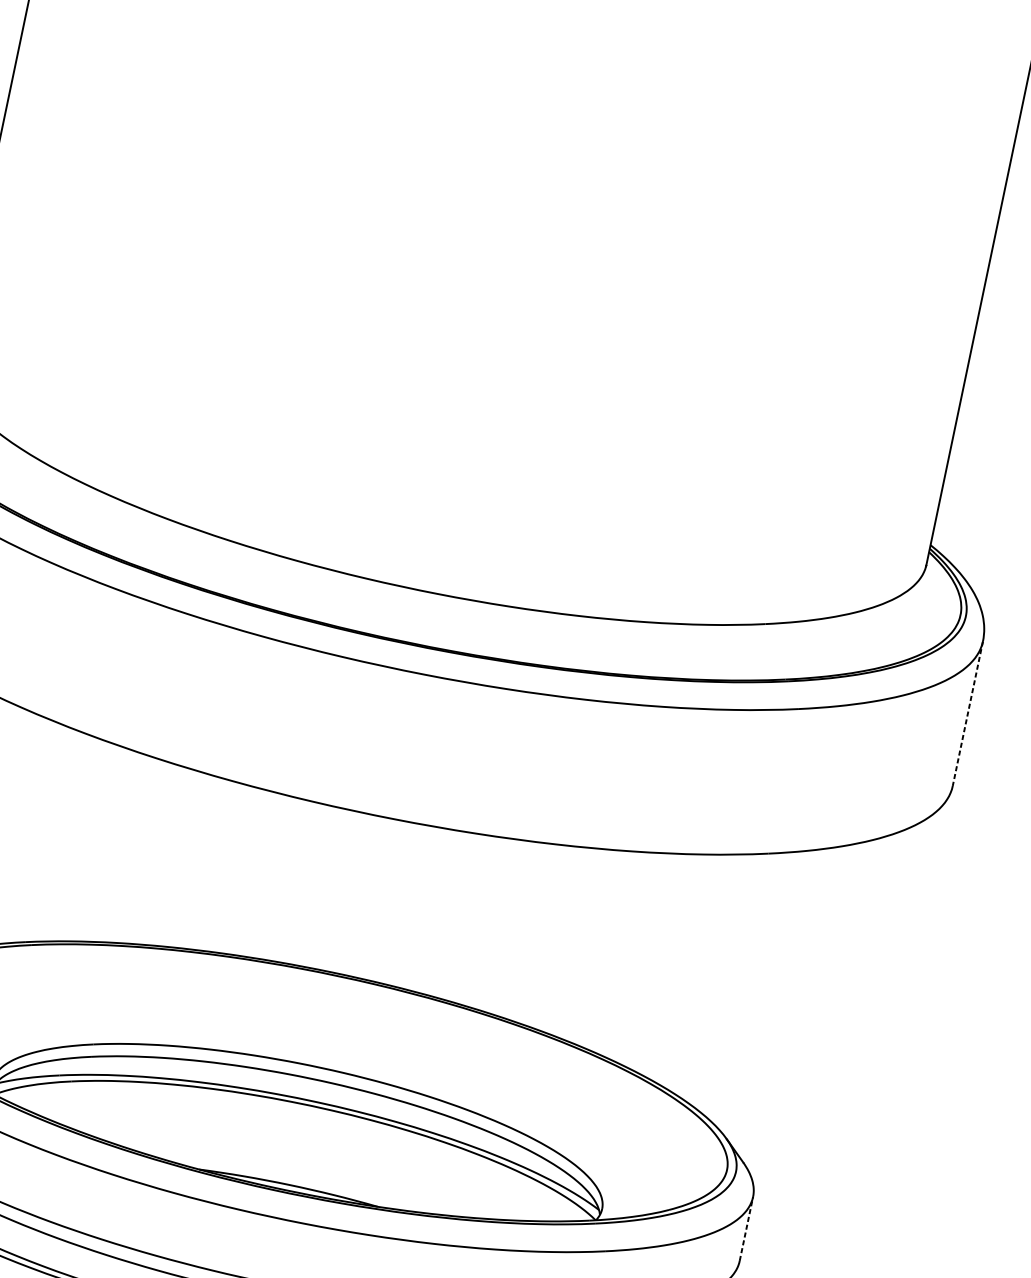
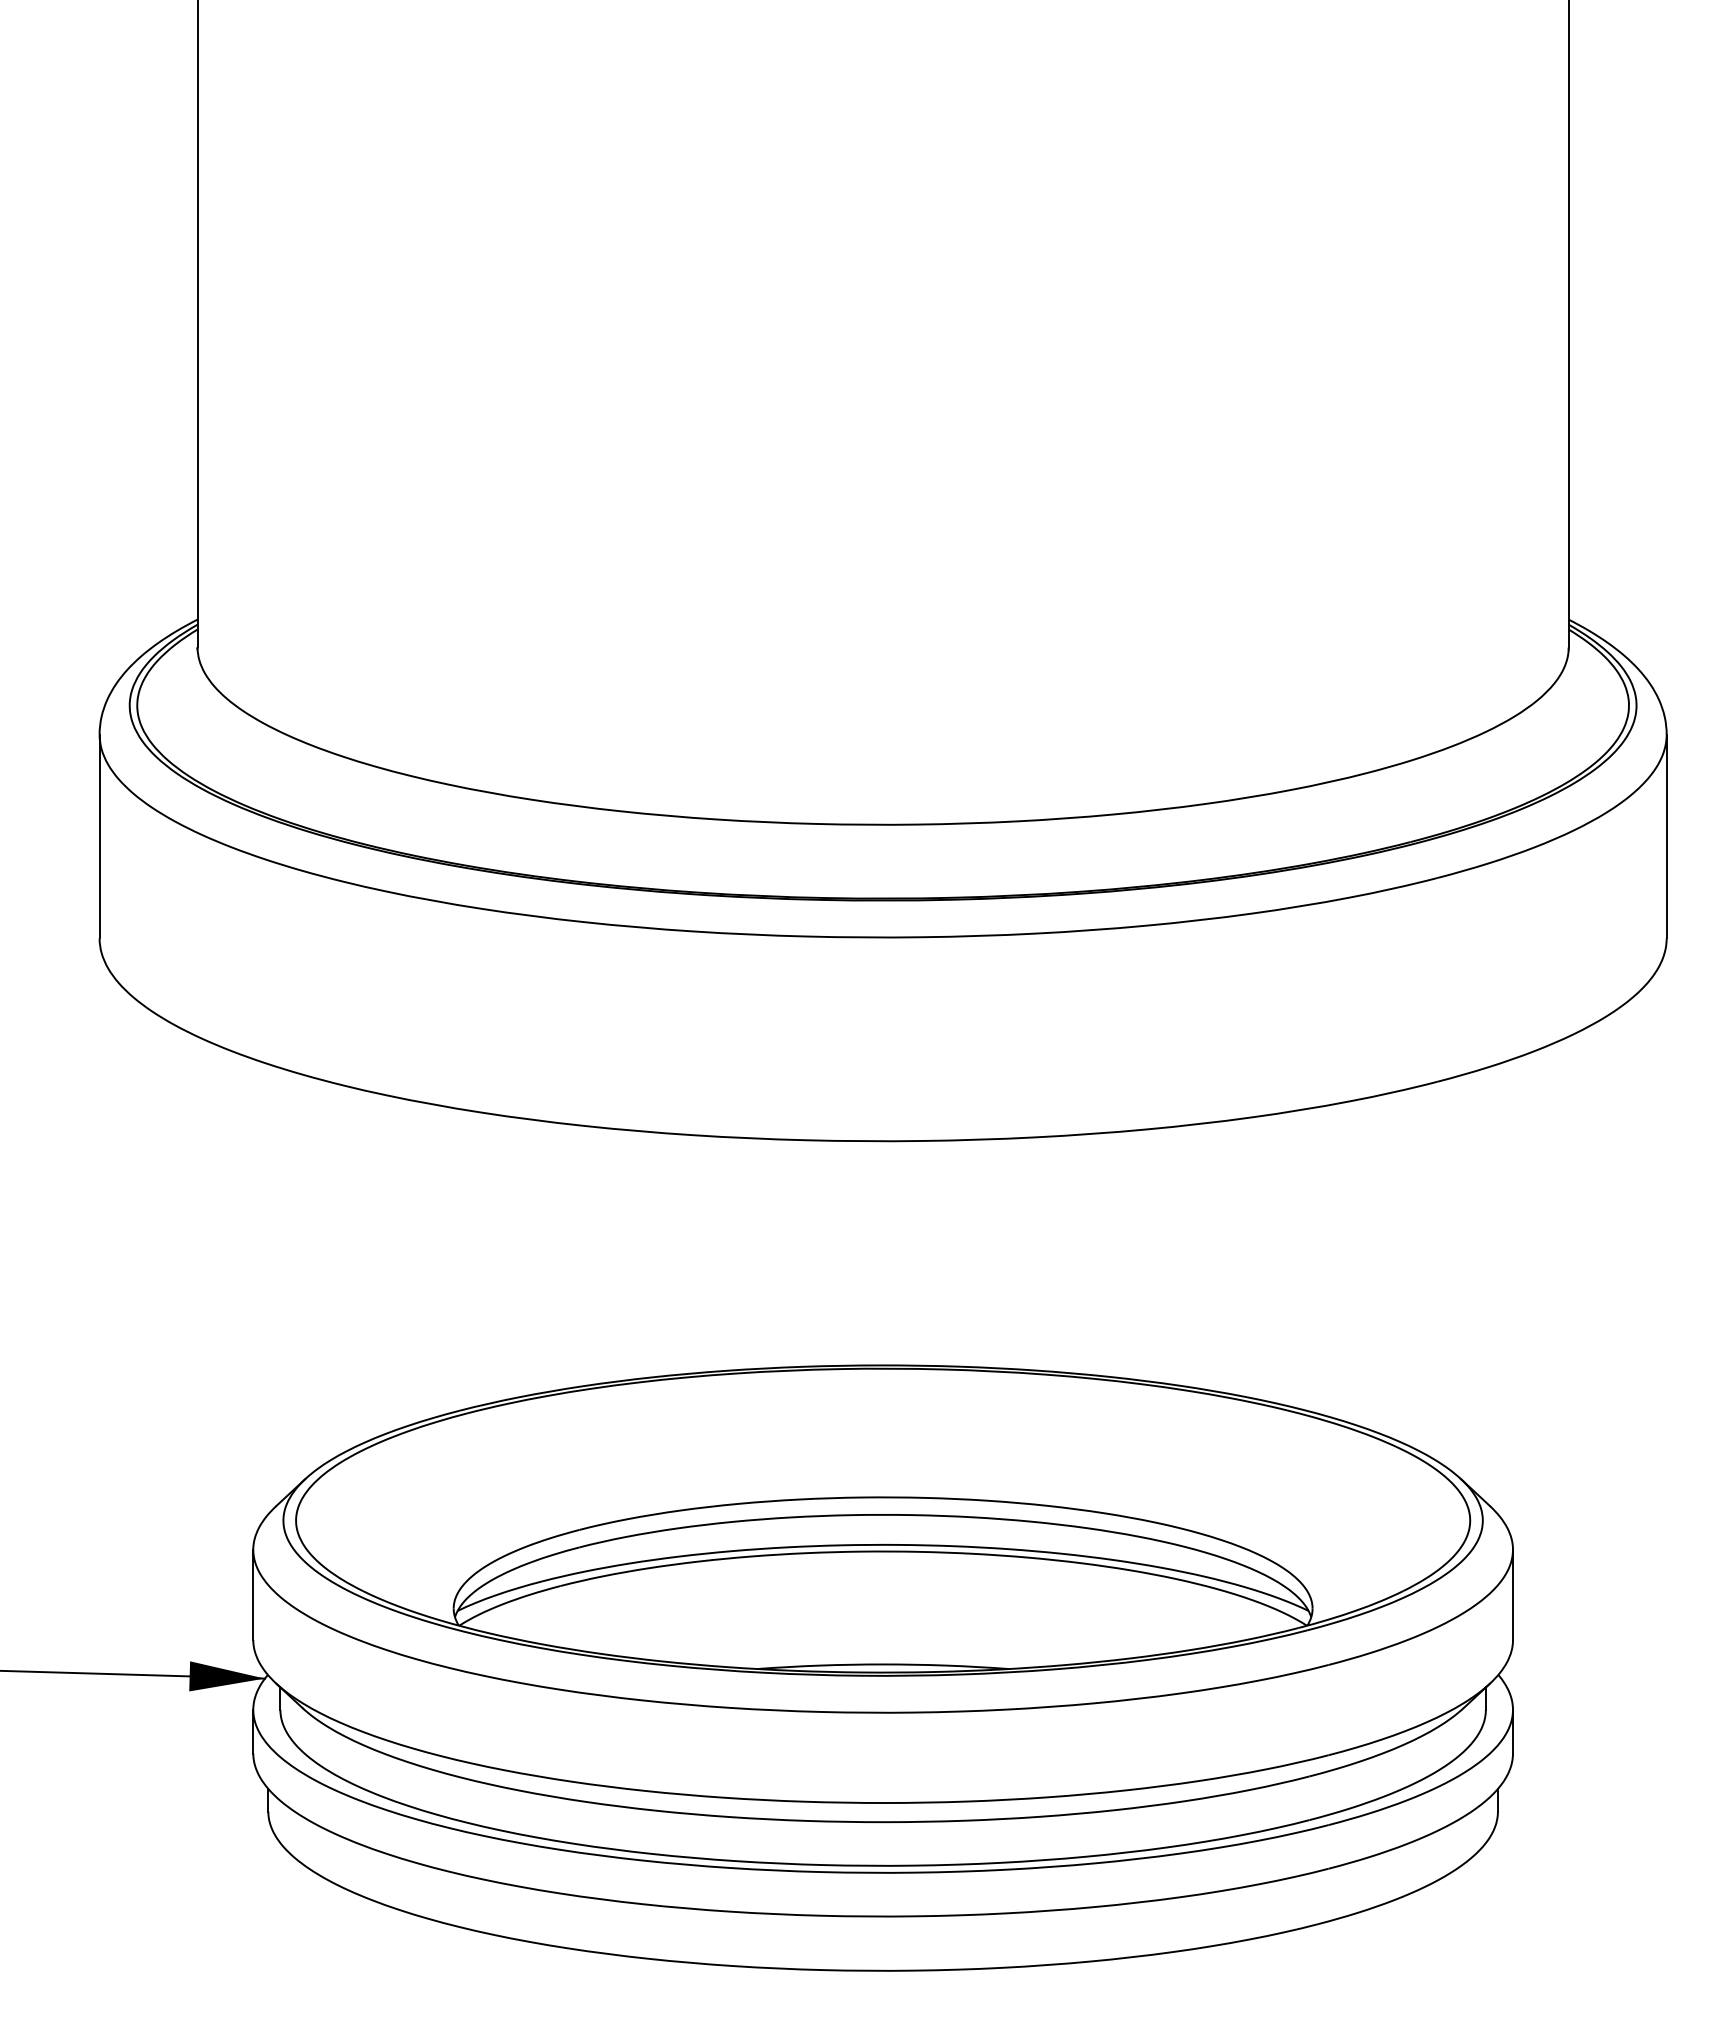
line: (967, 713) -> (1666, 836), dashed -> solid
line: (746, 1228) -> (1512, 1594), dashed -> solid

